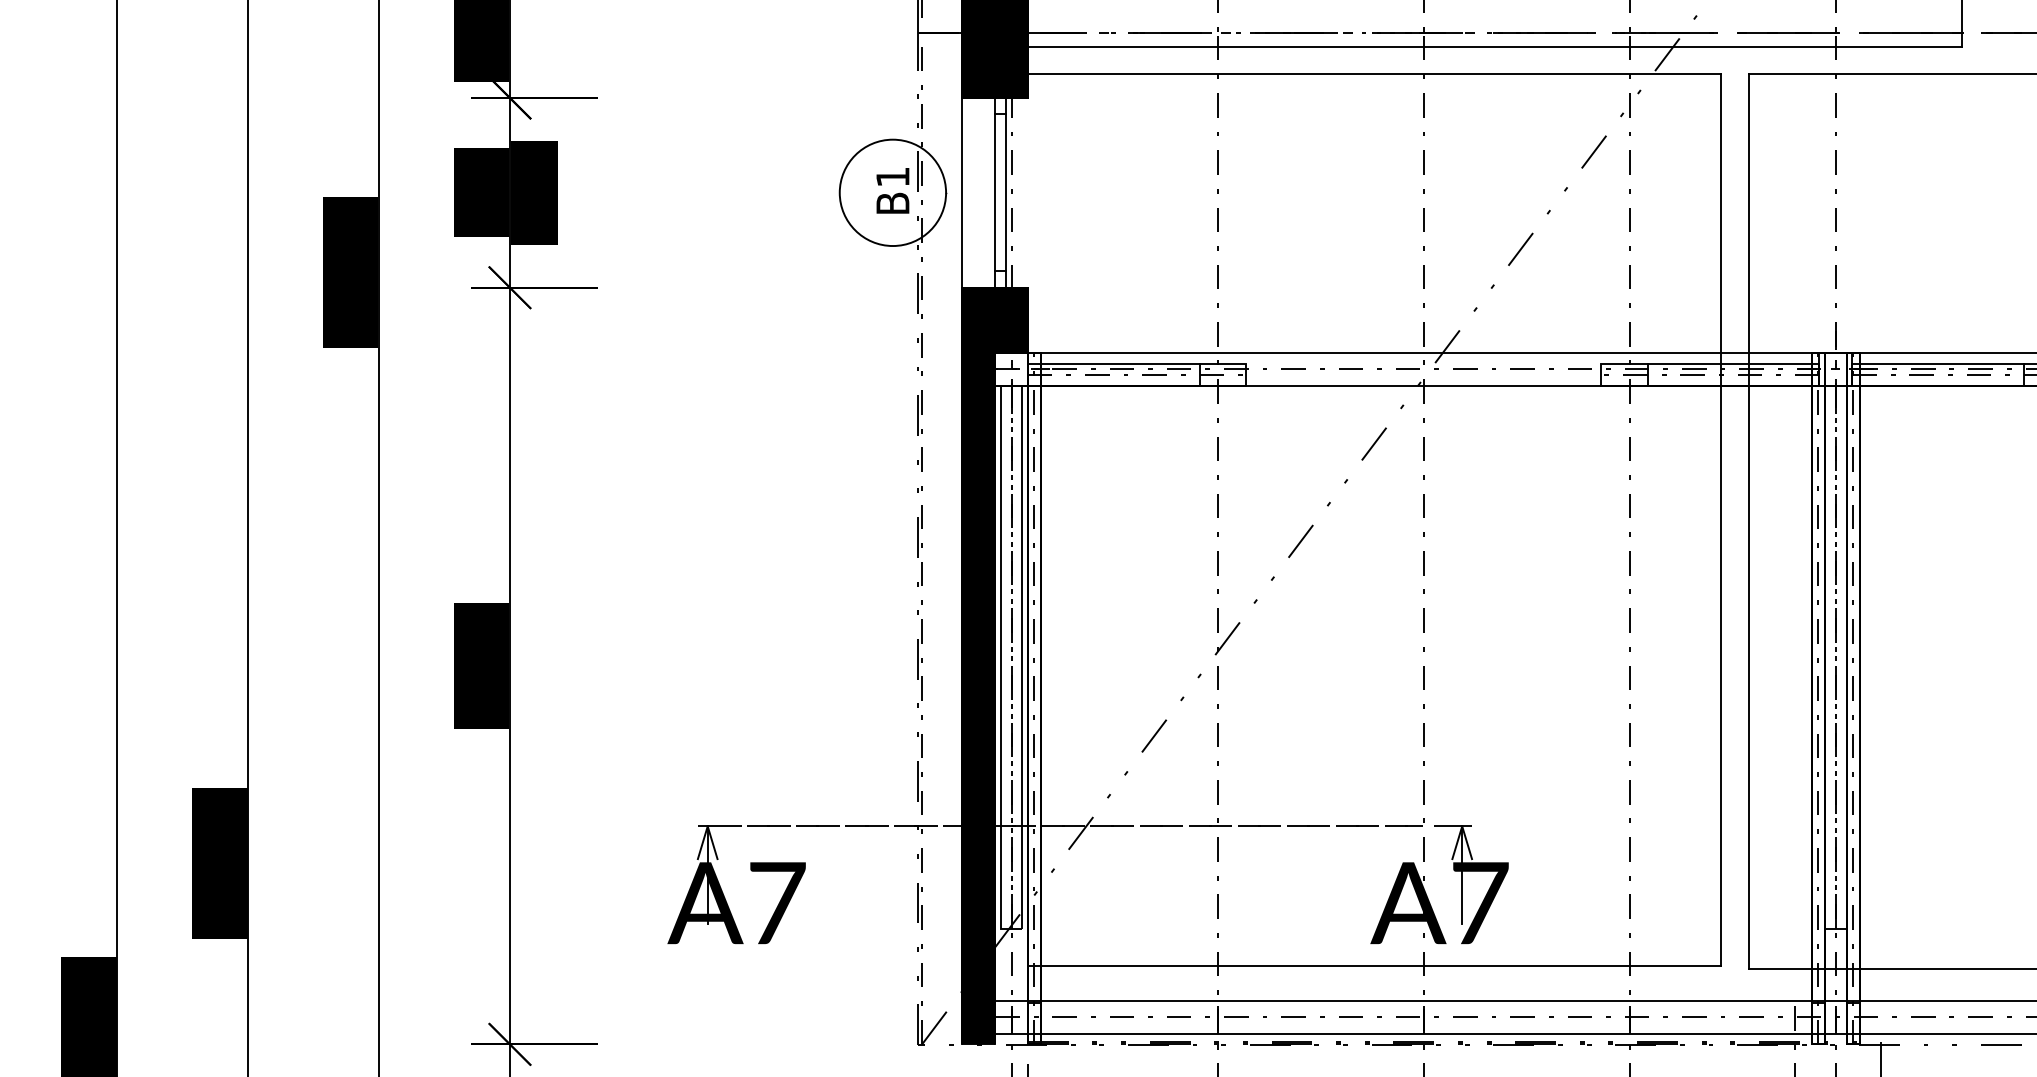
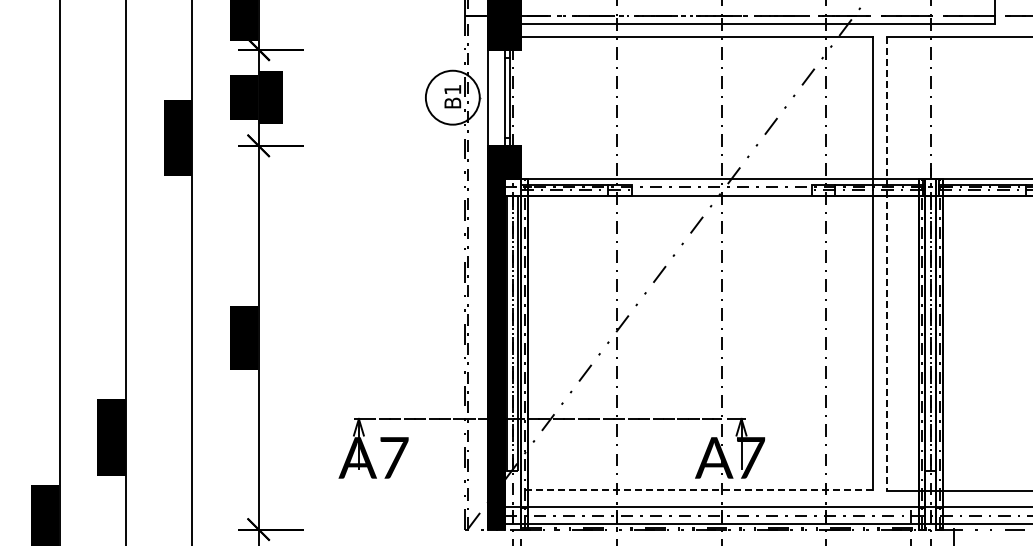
line: (1748, 521) -> (886, 264), solid -> dashed
line: (1375, 965) -> (697, 489), solid -> dashed

